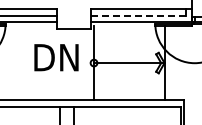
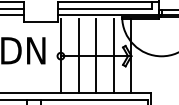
line: (138, 15) -> (105, 8), dashed -> solid
line: (111, 62) -> (78, 55), added
line: (129, 62) -> (96, 55), added
line: (146, 62) -> (113, 55), added

